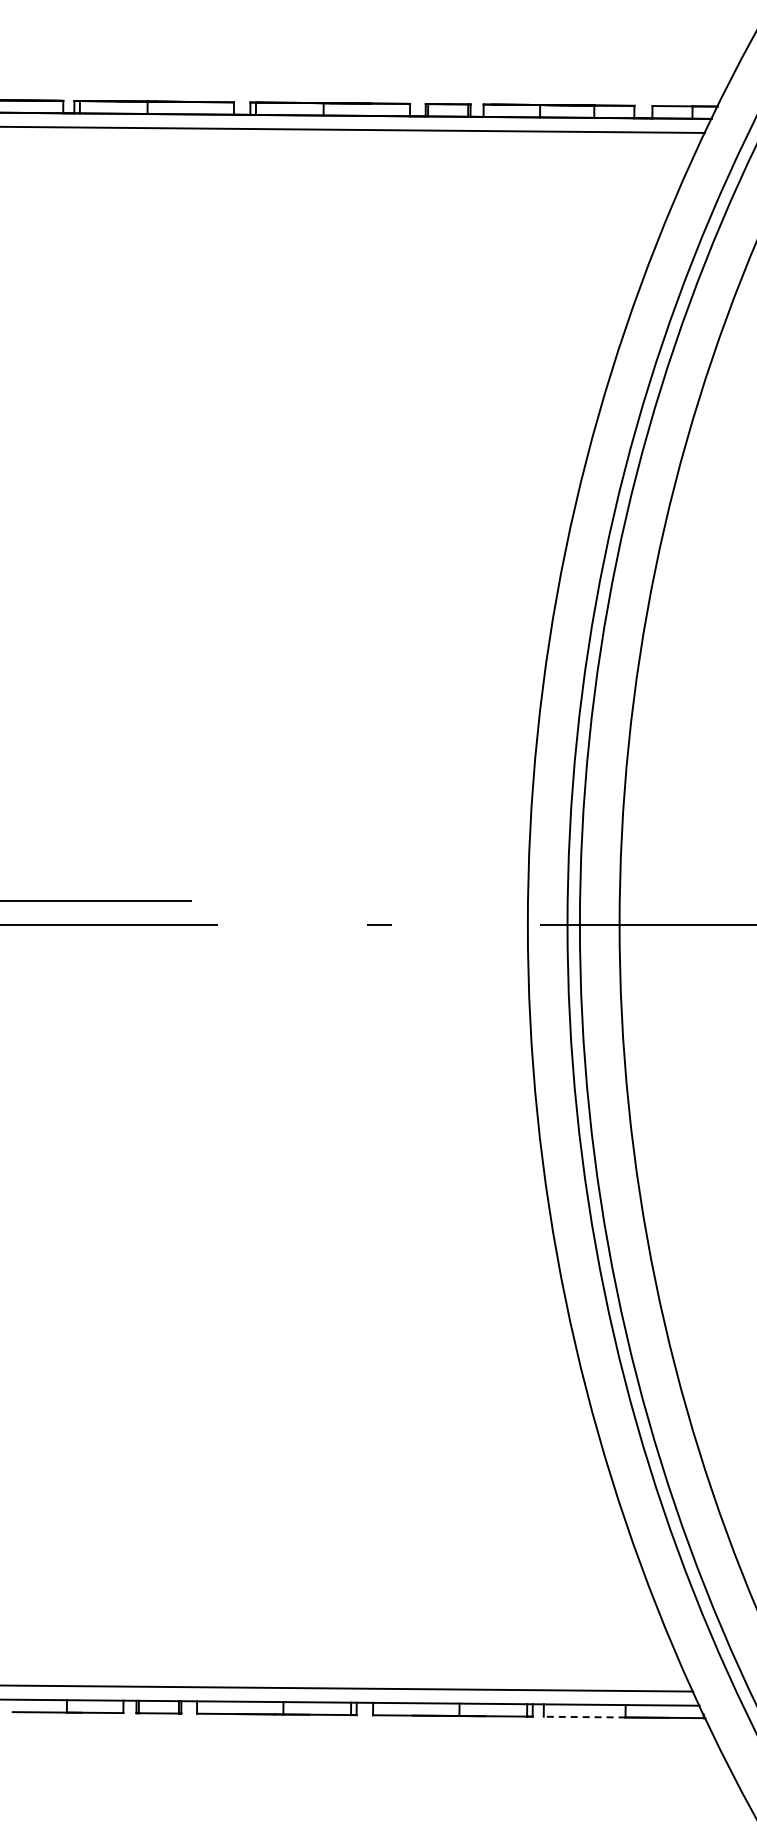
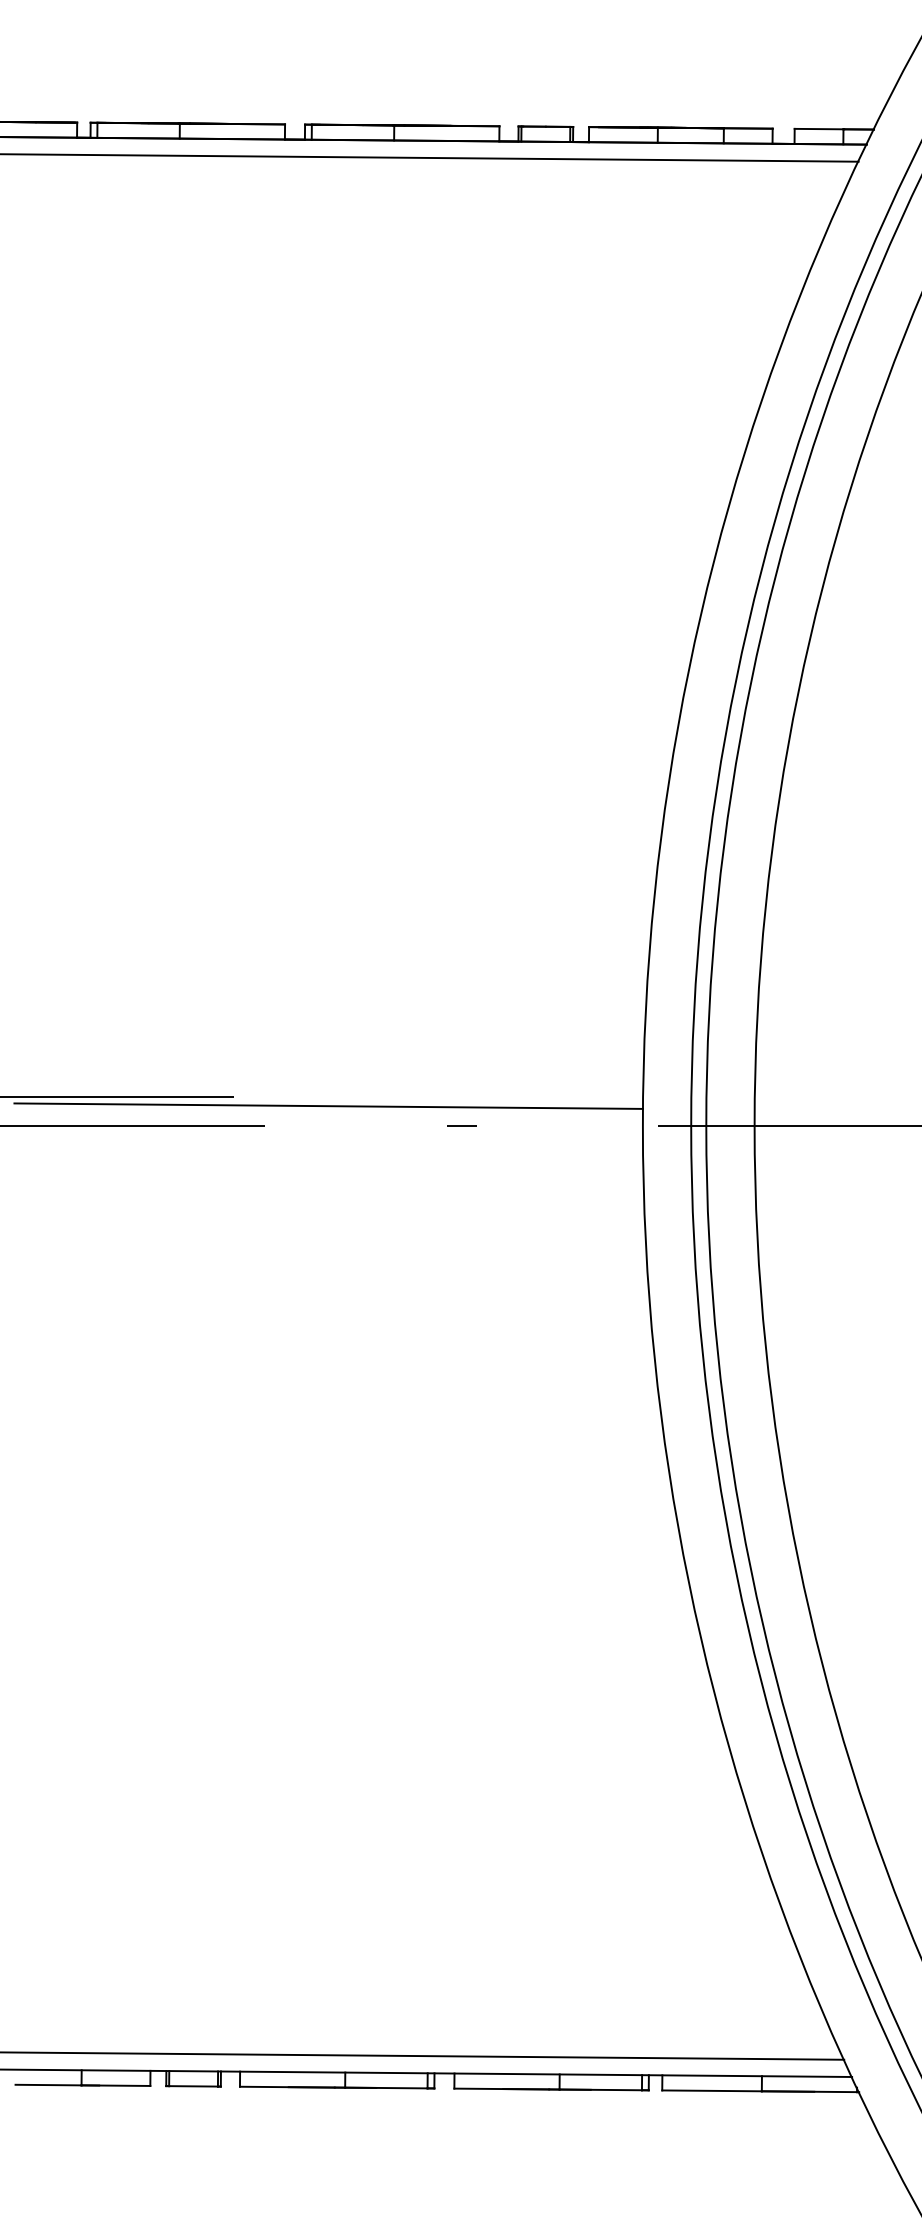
line: (269, 908) -> (328, 1106), added
line: (584, 1717) -> (711, 2091), dashed -> solid

